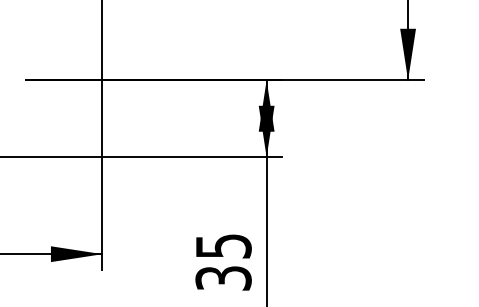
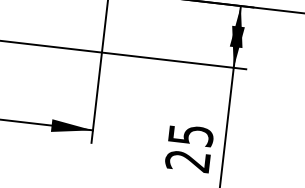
text: (223, 278) -> (187, 161), 35 -> 25

